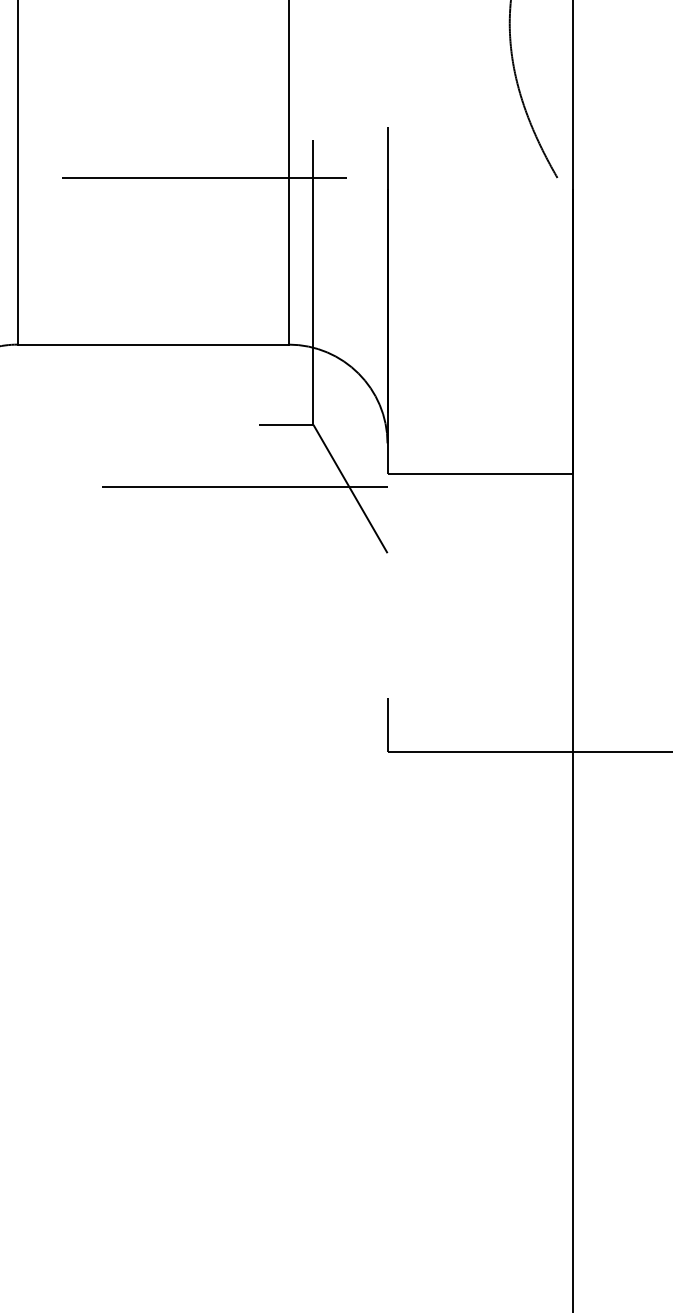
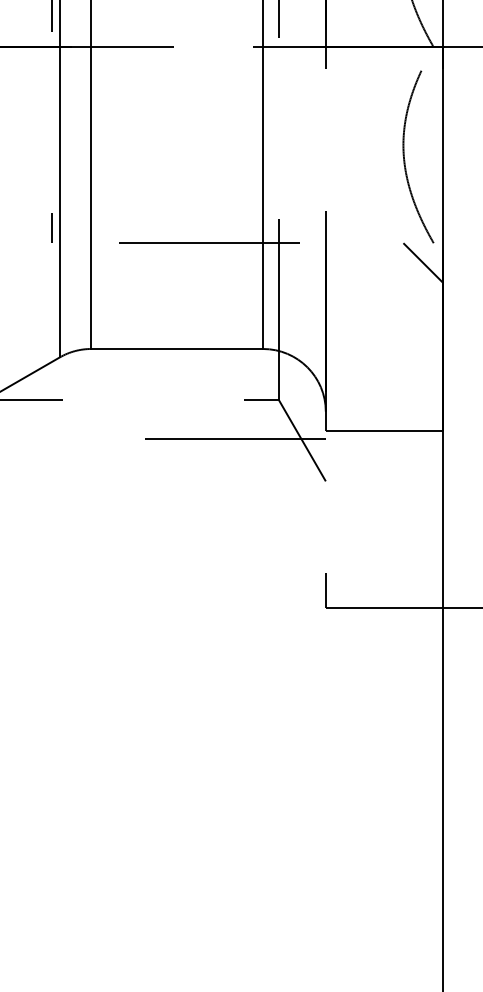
line: (541, 209) -> (423, 263), added

